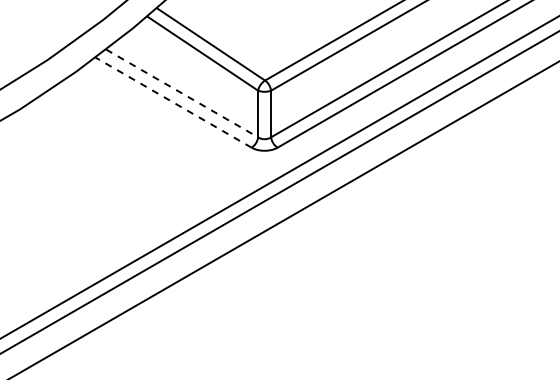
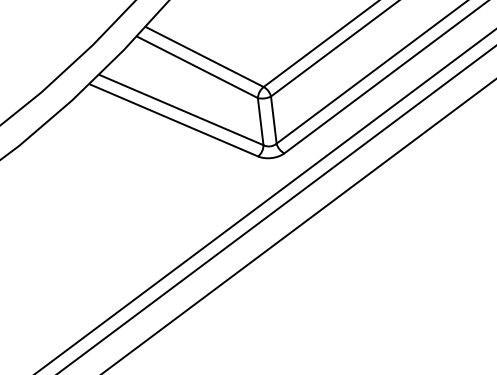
line: (182, 93) -> (181, 110), dashed -> solid
line: (173, 102) -> (173, 120), dashed -> solid

